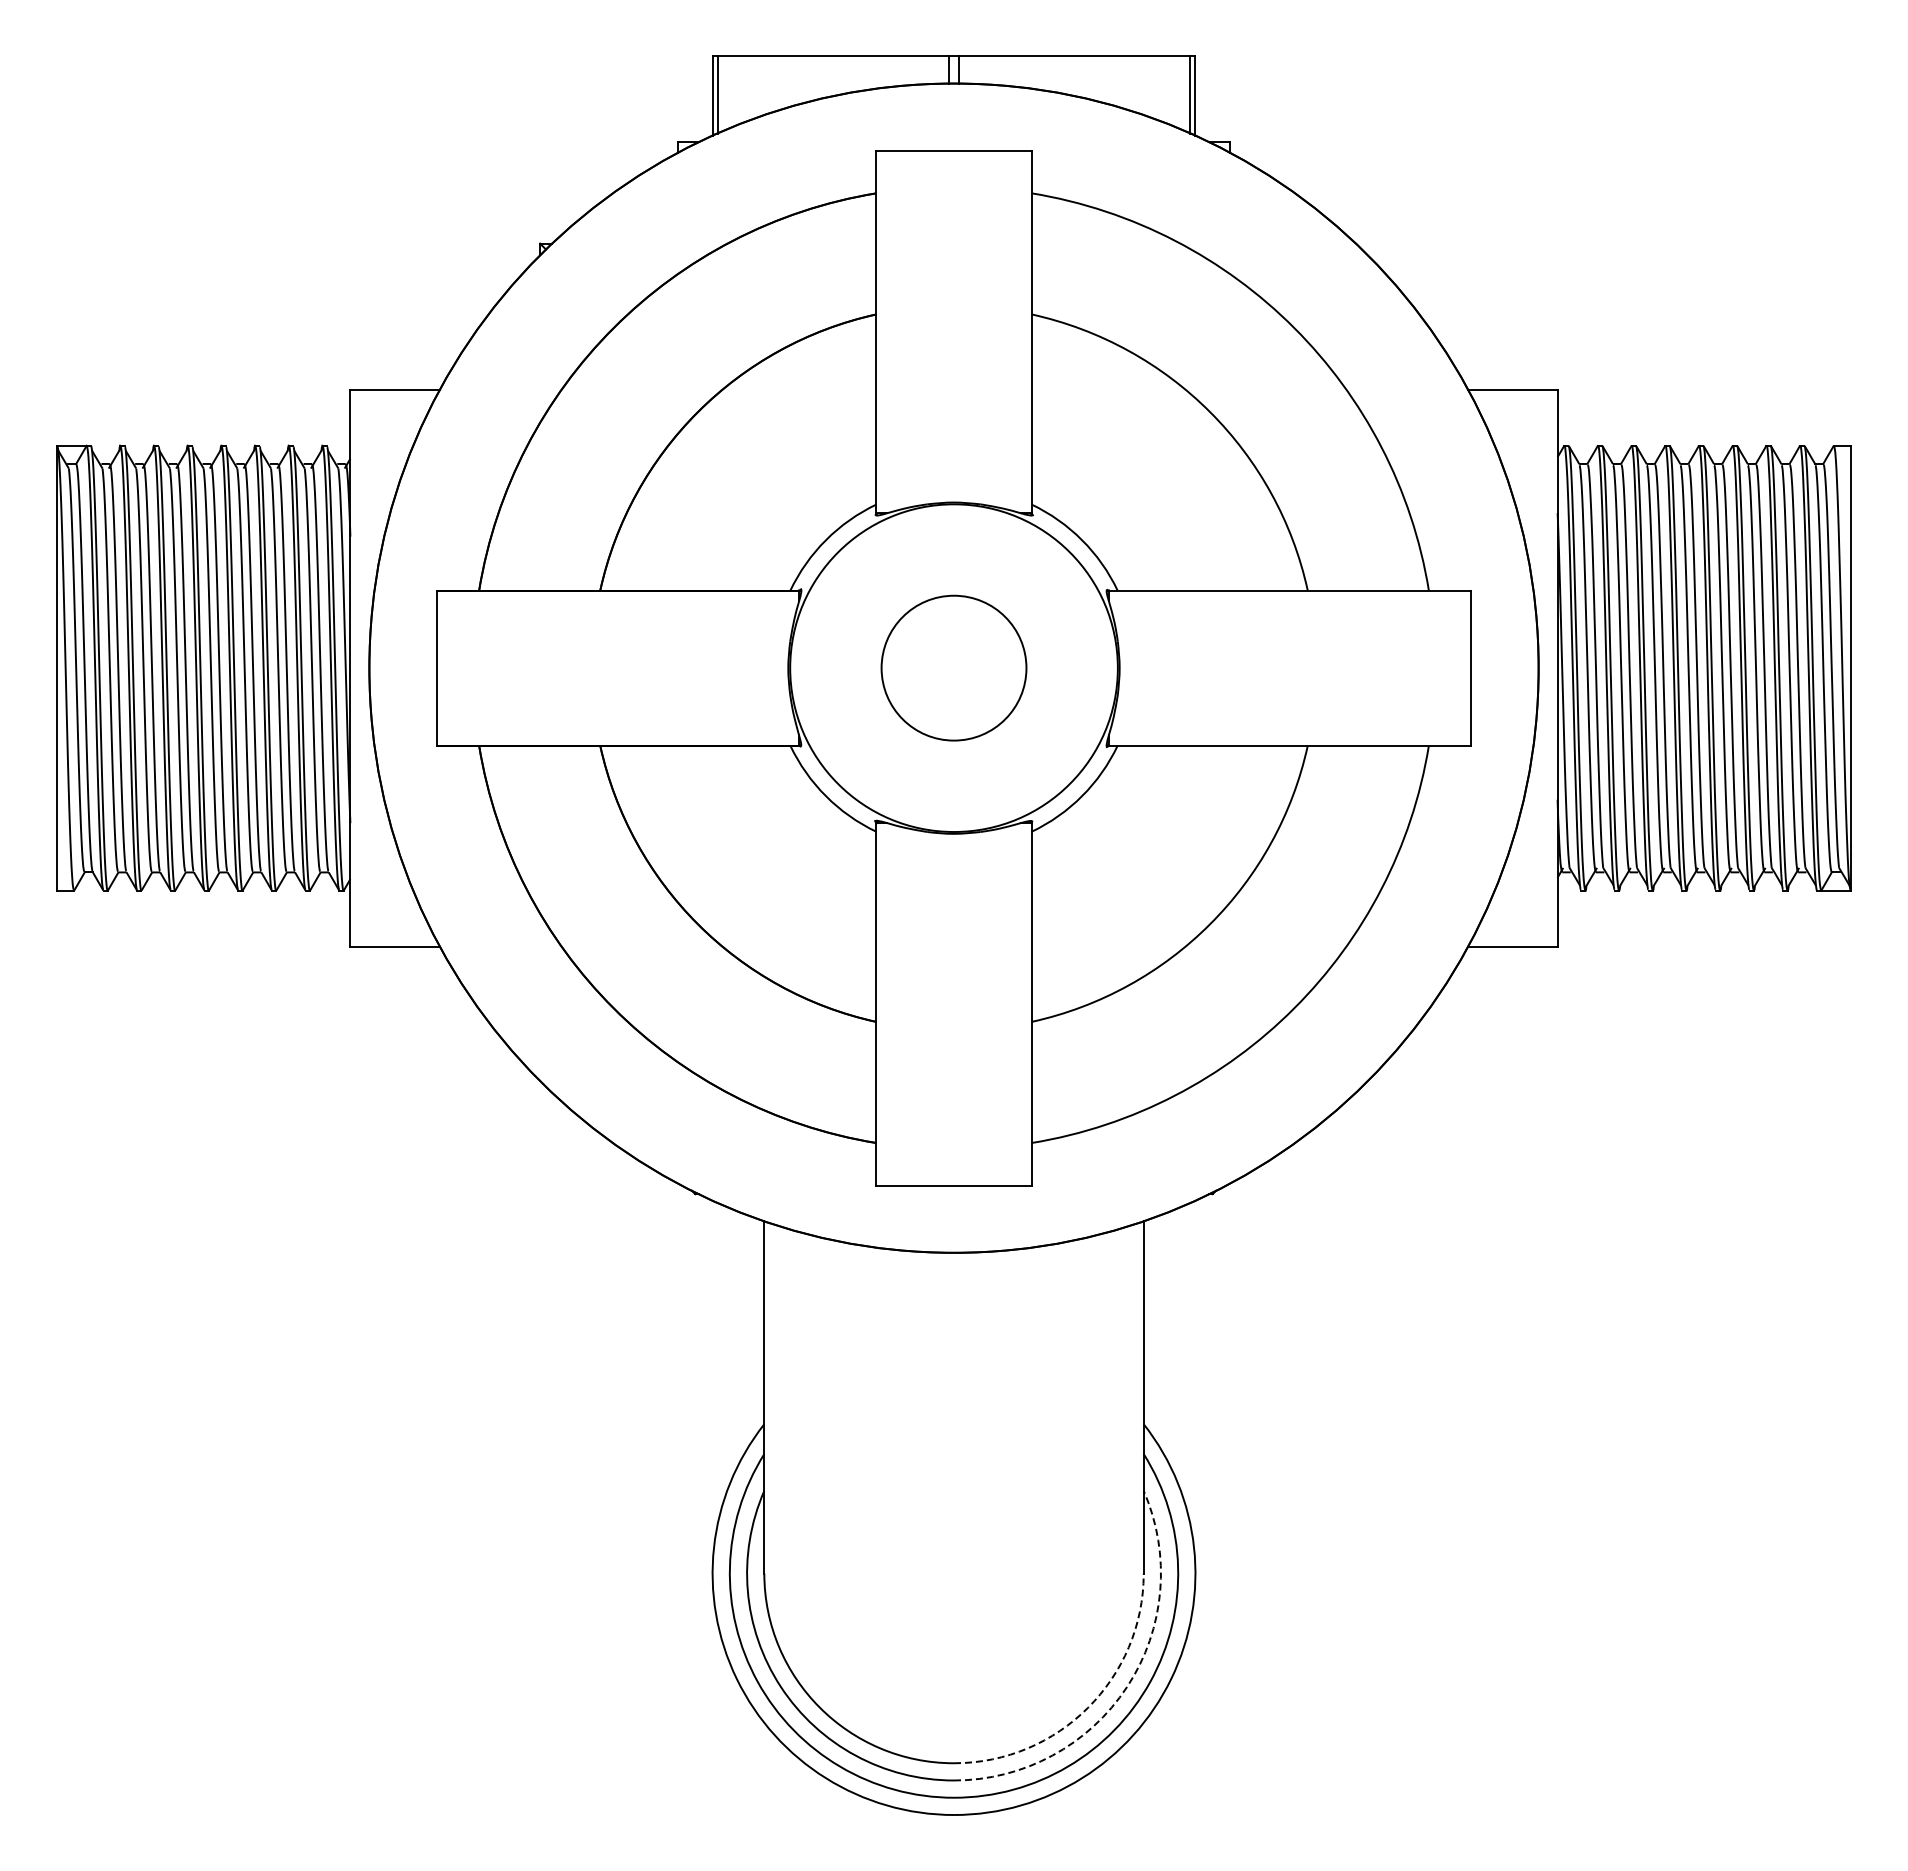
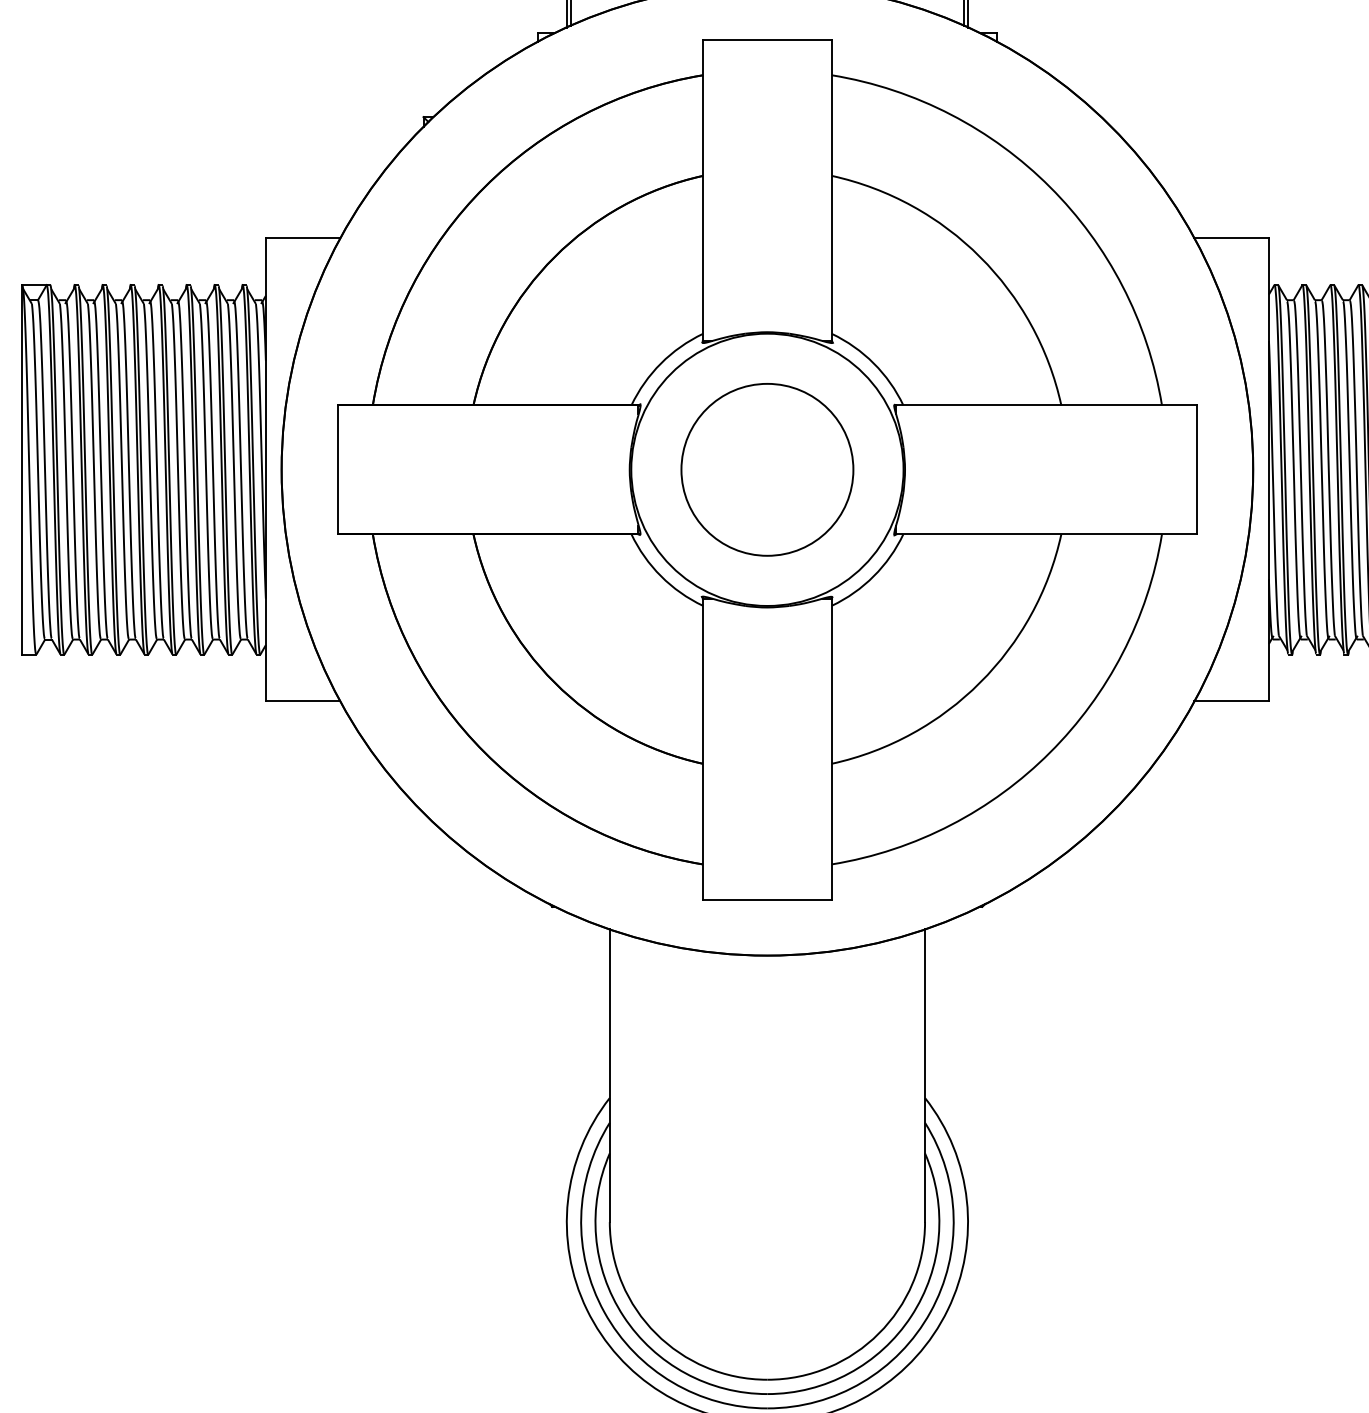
circle: (953, 667) -> (766, 469), size x1.43
arc: (1127, 1686) -> (911, 1315), dashed -> solid
arc: (1088, 1707) -> (879, 1333), dashed -> solid

